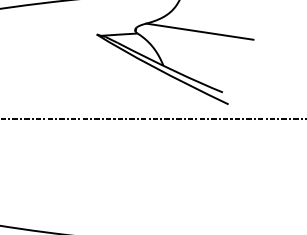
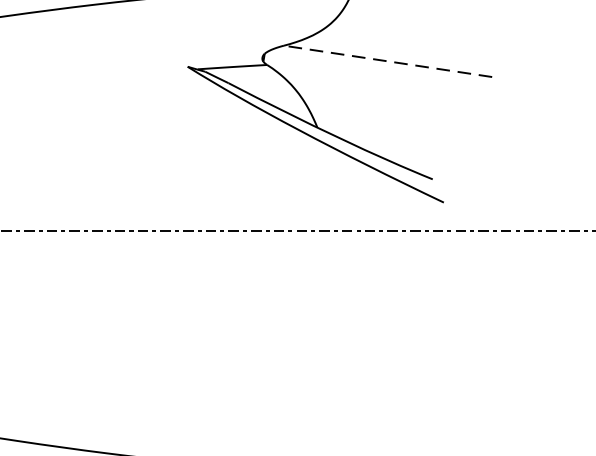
line: (199, 31) -> (387, 60), solid -> dashed

